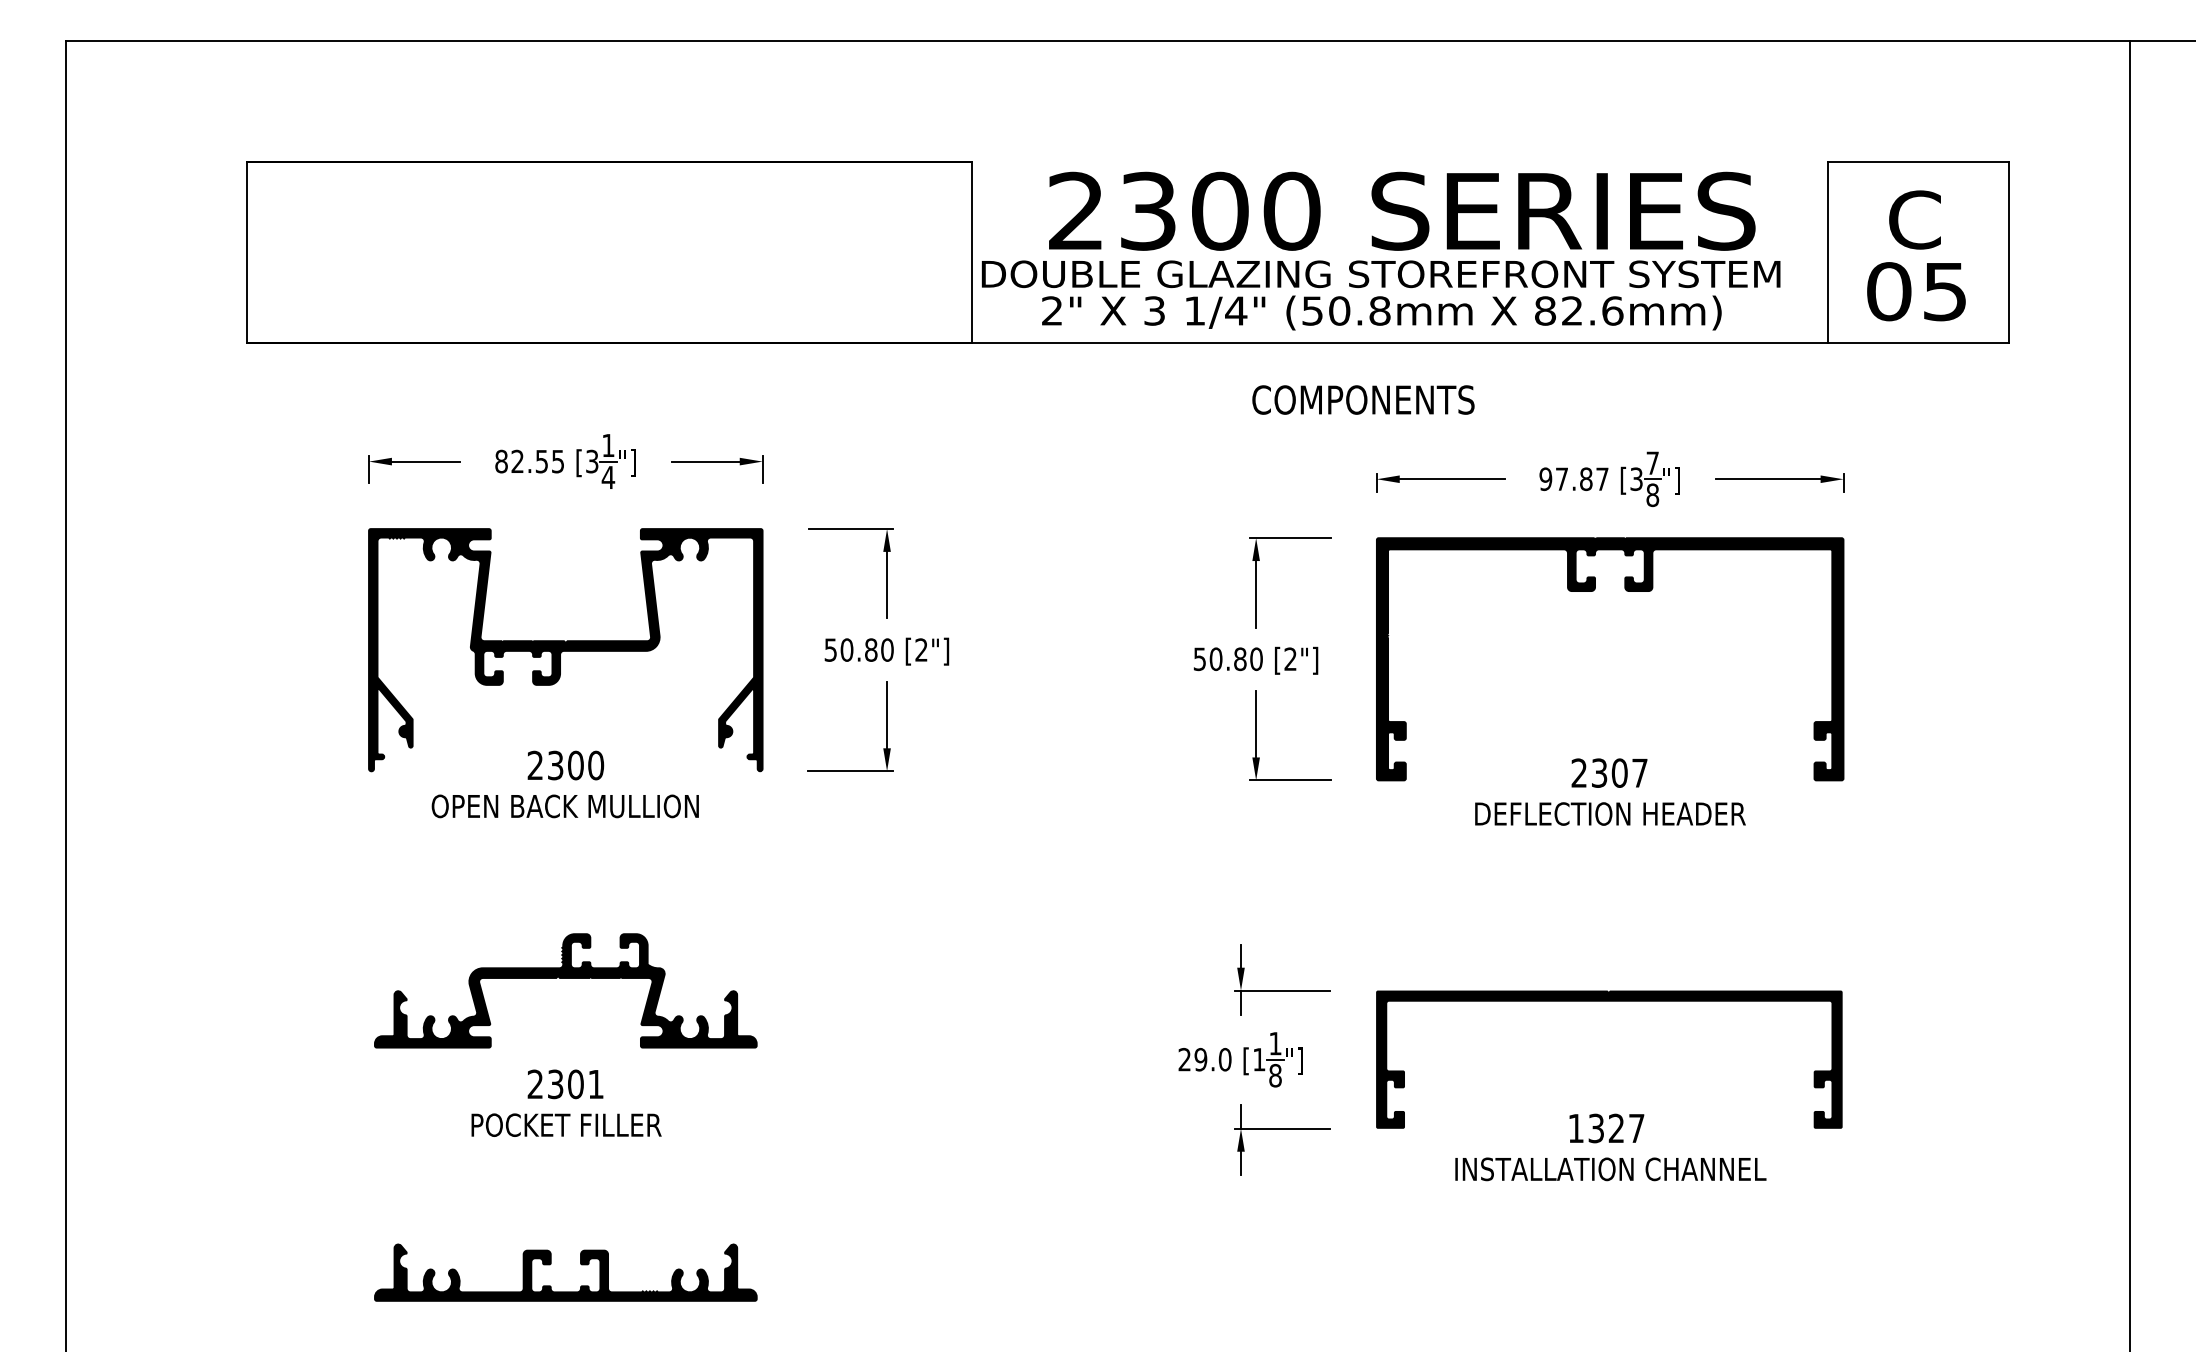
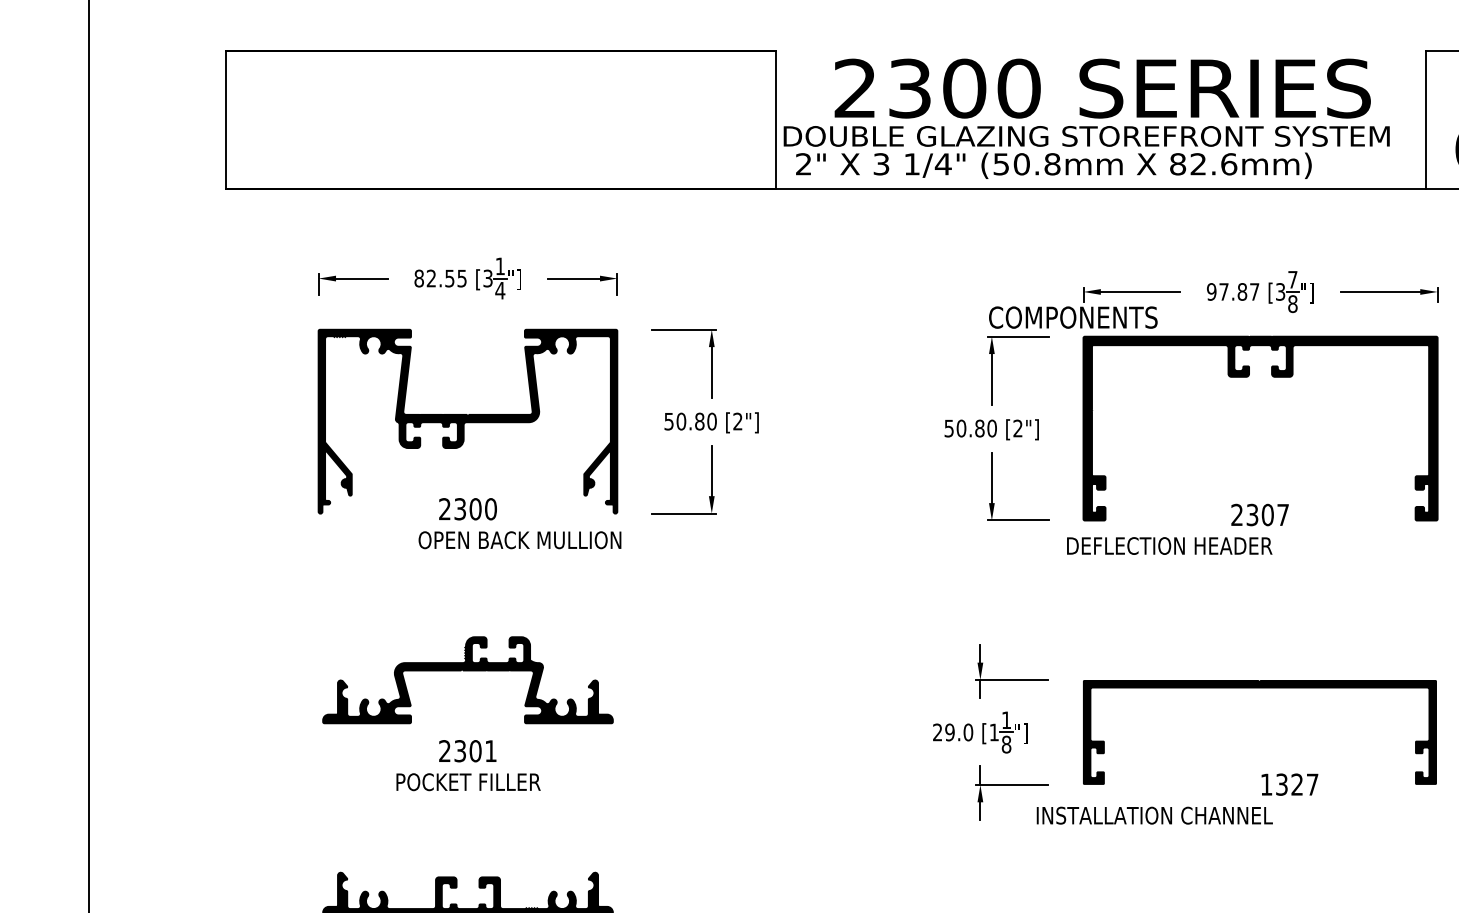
text: (1381, 312) -> (1053, 165), moved
text: (1363, 399) -> (1073, 317), moved
text: (564, 806) -> (519, 540), moved
text: (1610, 813) -> (1169, 545), moved
text: (1606, 1128) -> (1289, 784), moved
text: (1610, 1169) -> (1154, 815), moved

